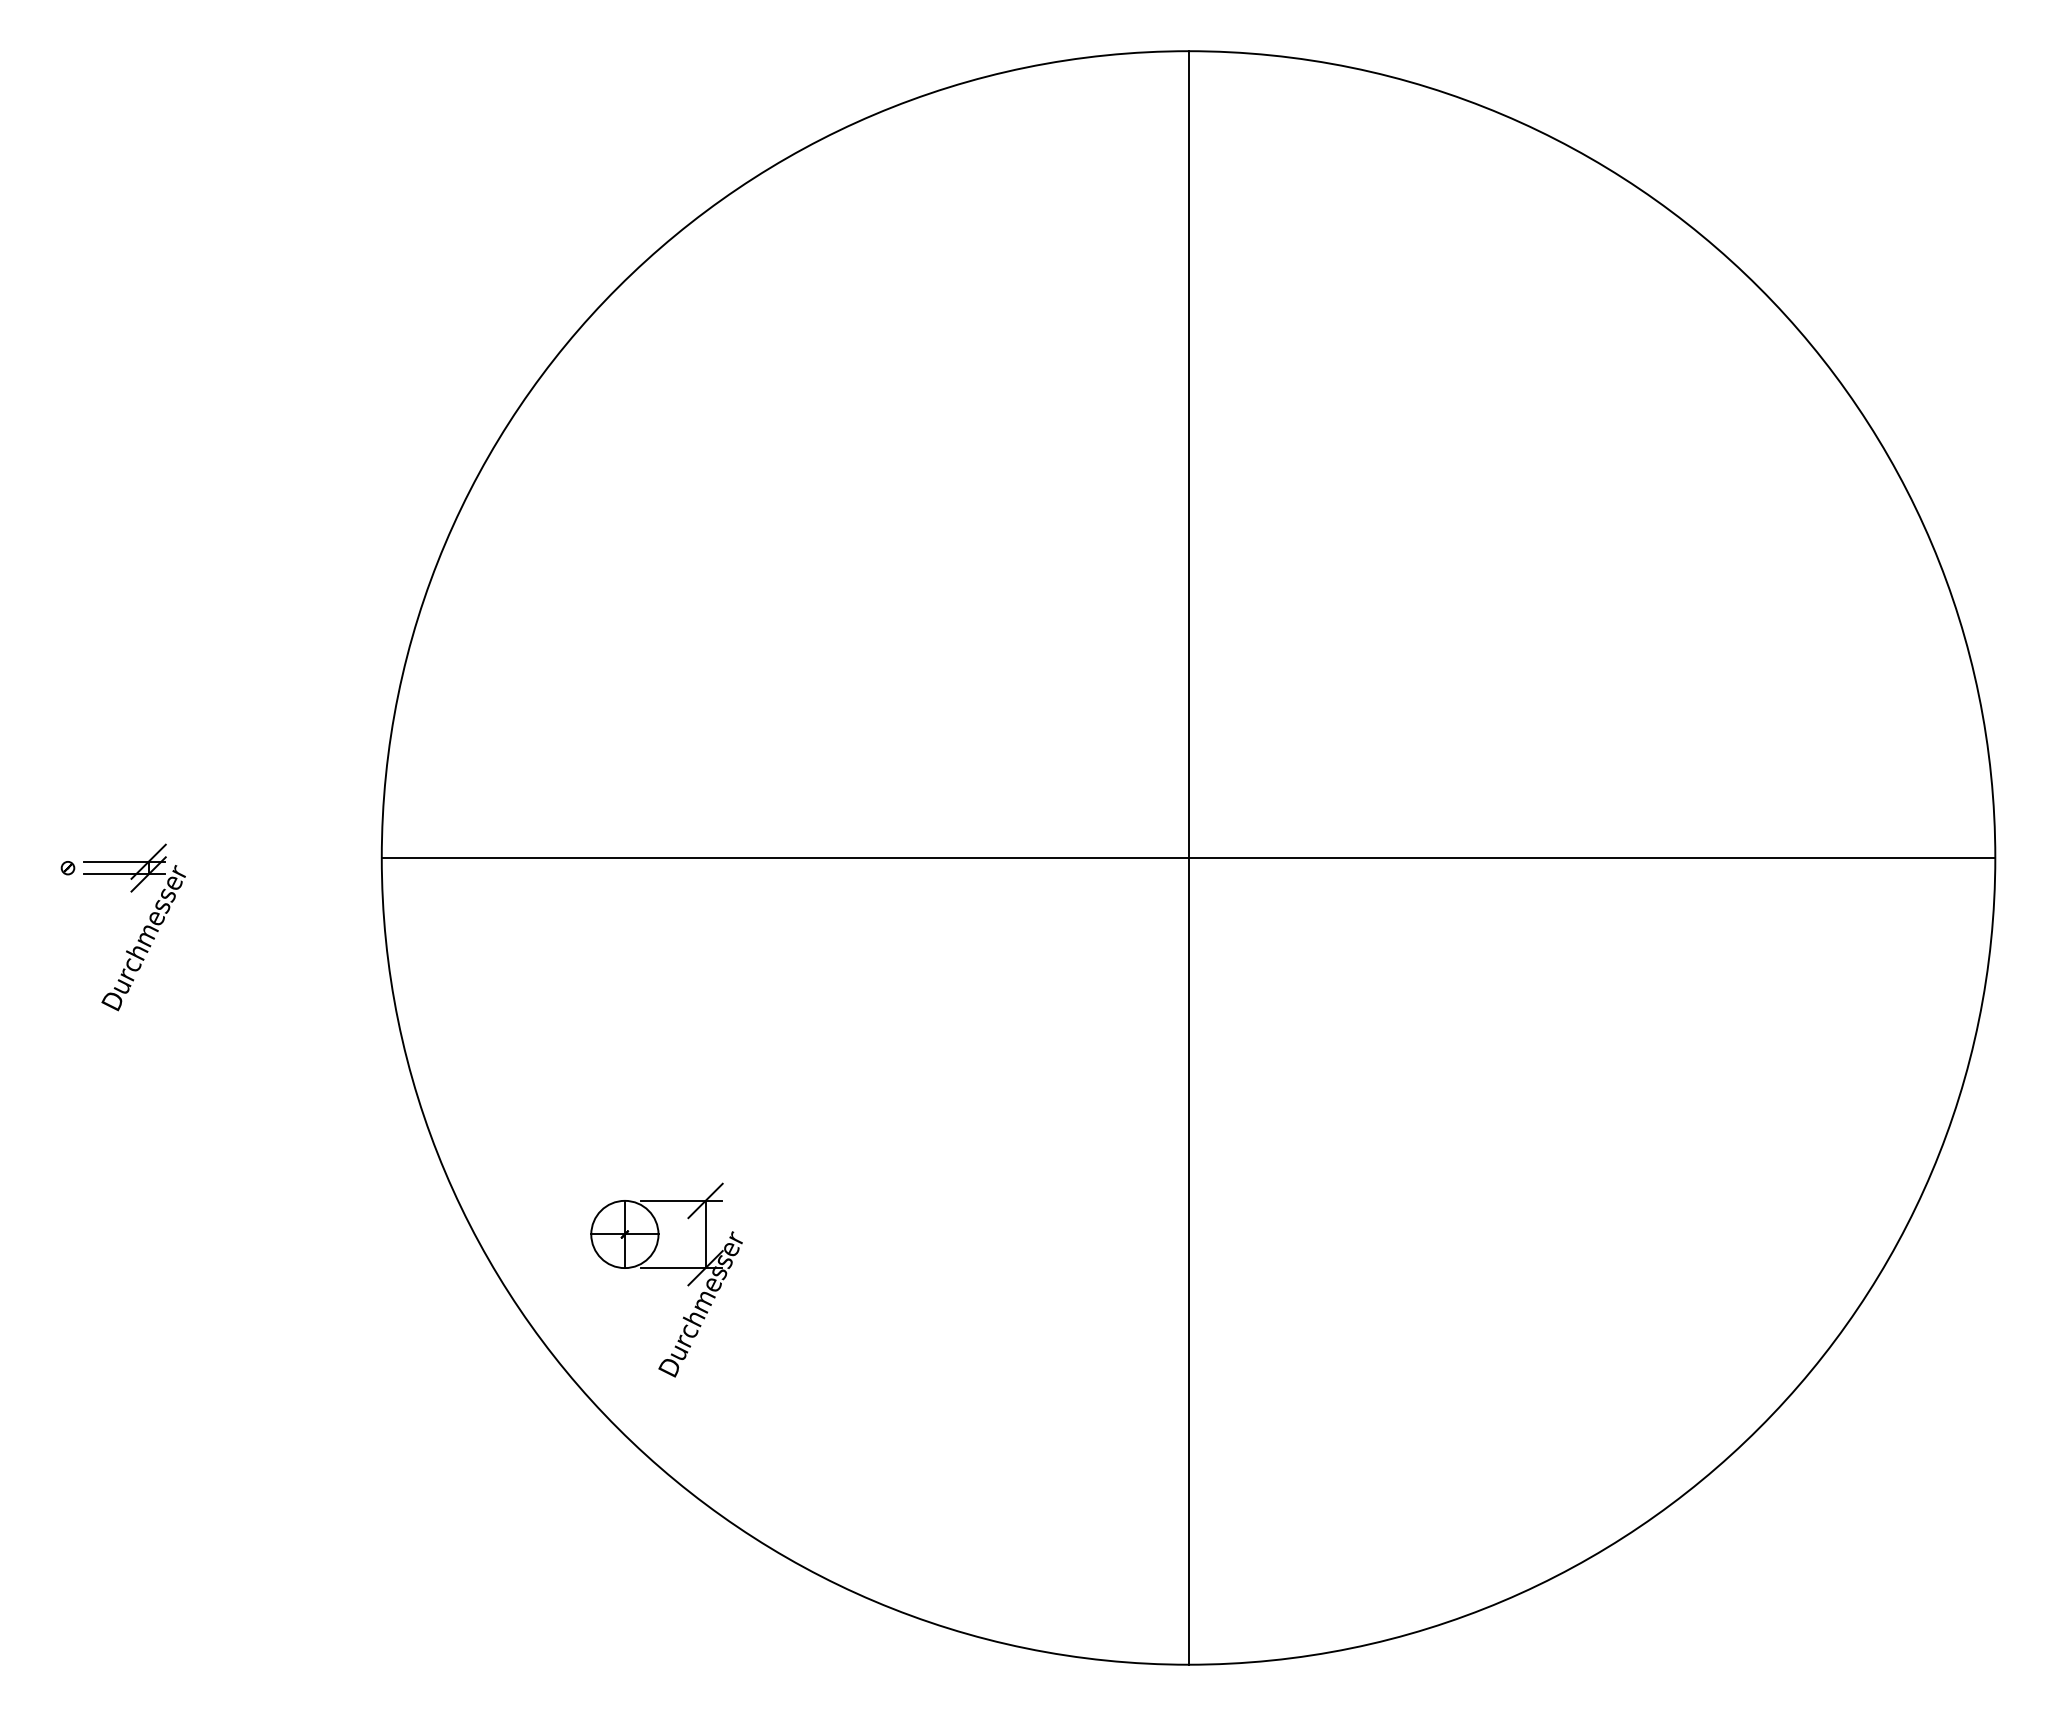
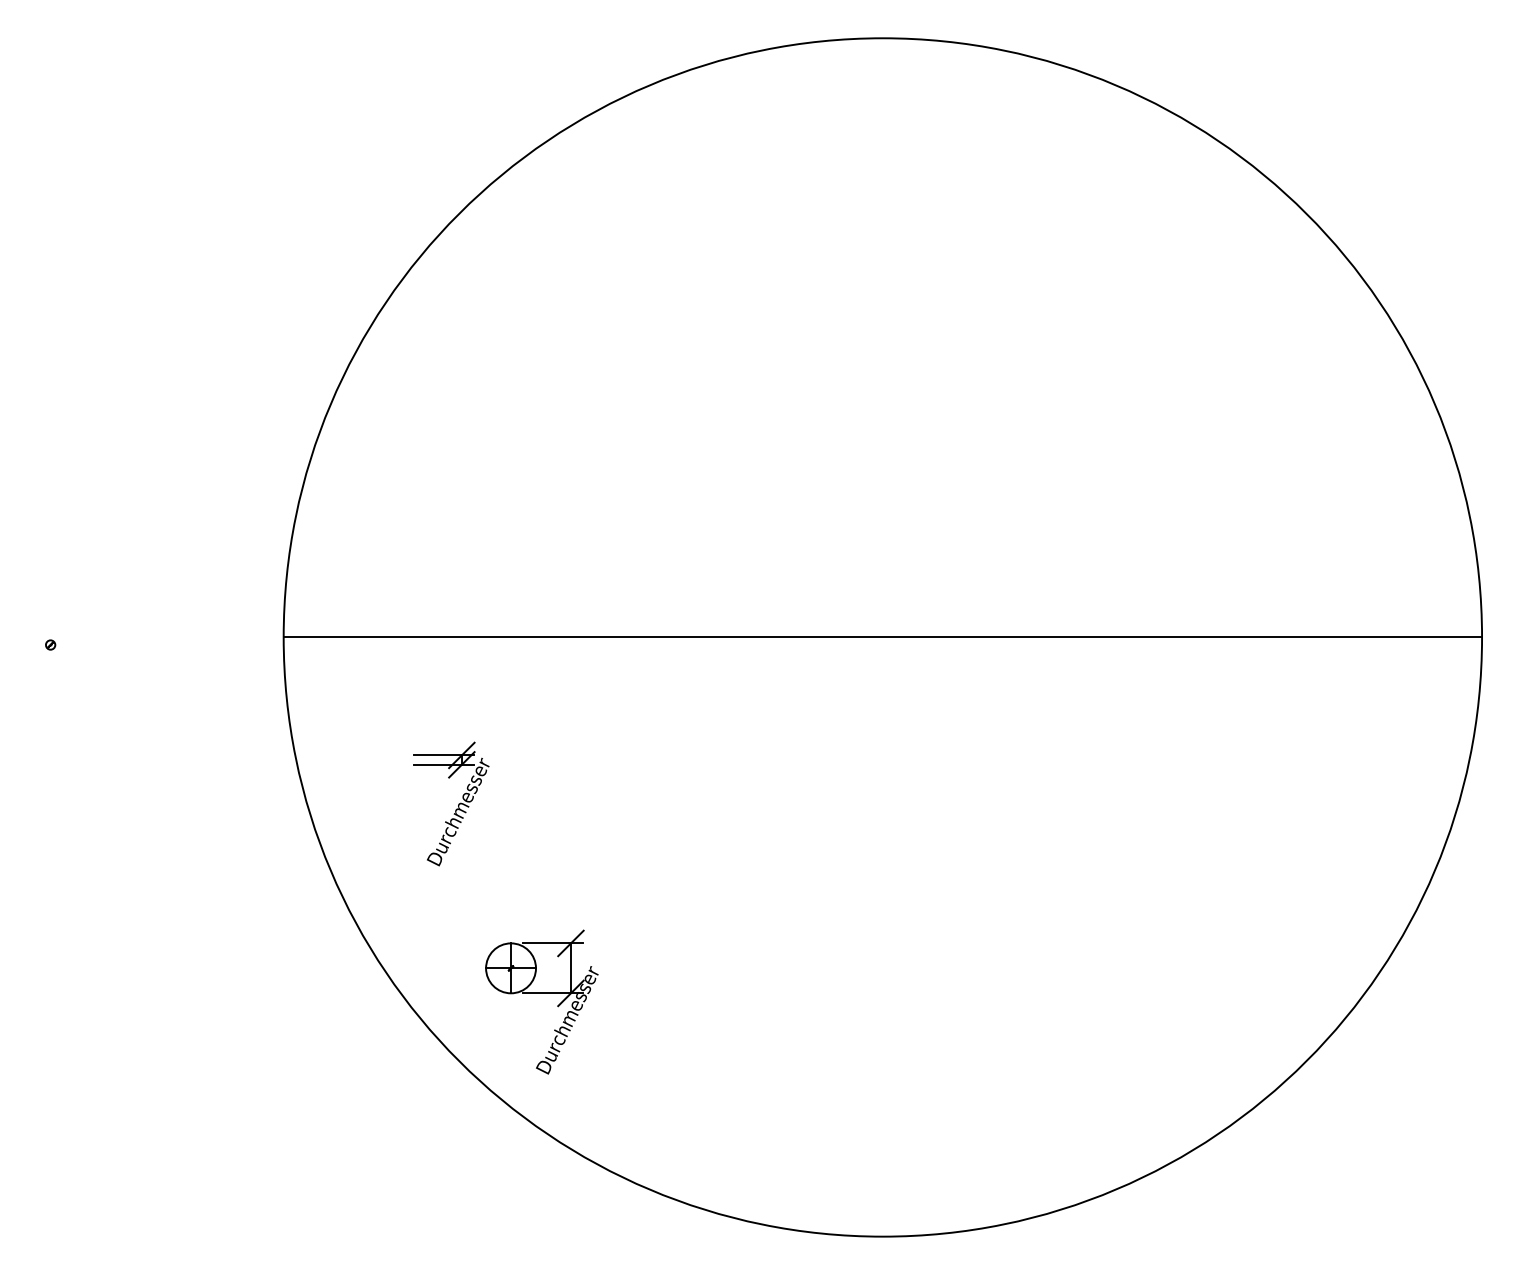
line: (1188, 857) -> (882, 637), removed
part: (143, 928) -> (458, 804), moved
part: (666, 1268) -> (541, 993), moved

